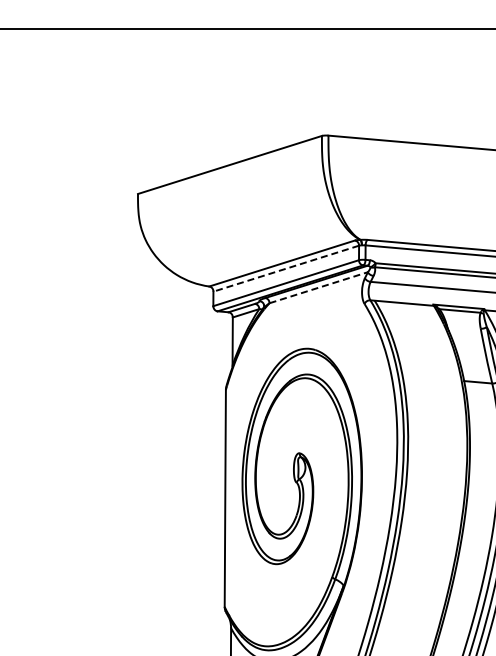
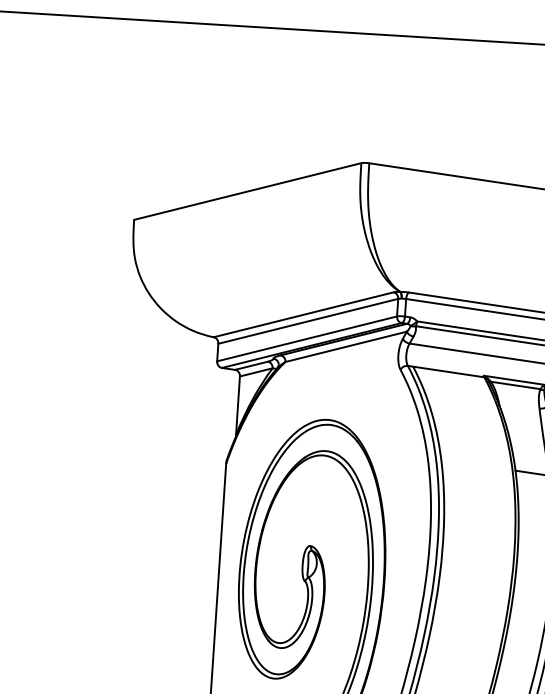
line: (285, 268) -> (307, 321), dashed -> solid
line: (318, 287) -> (345, 346), dashed -> solid

